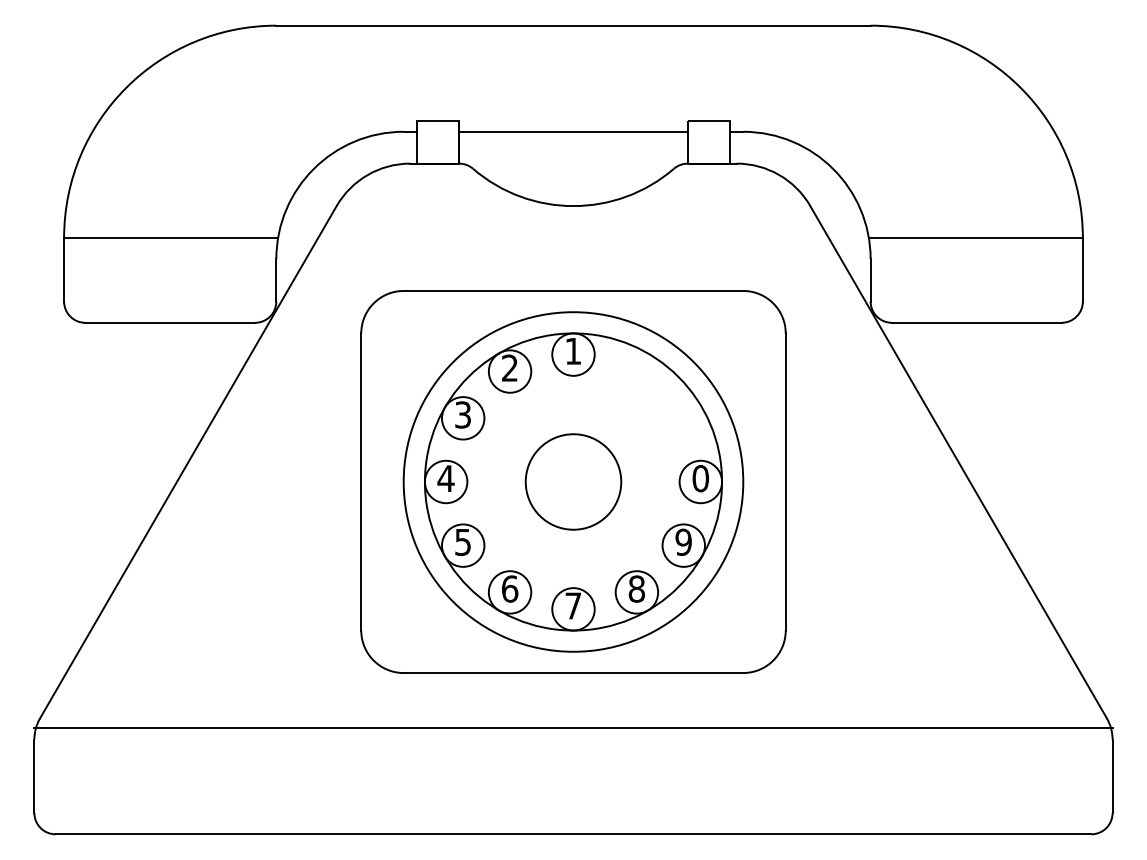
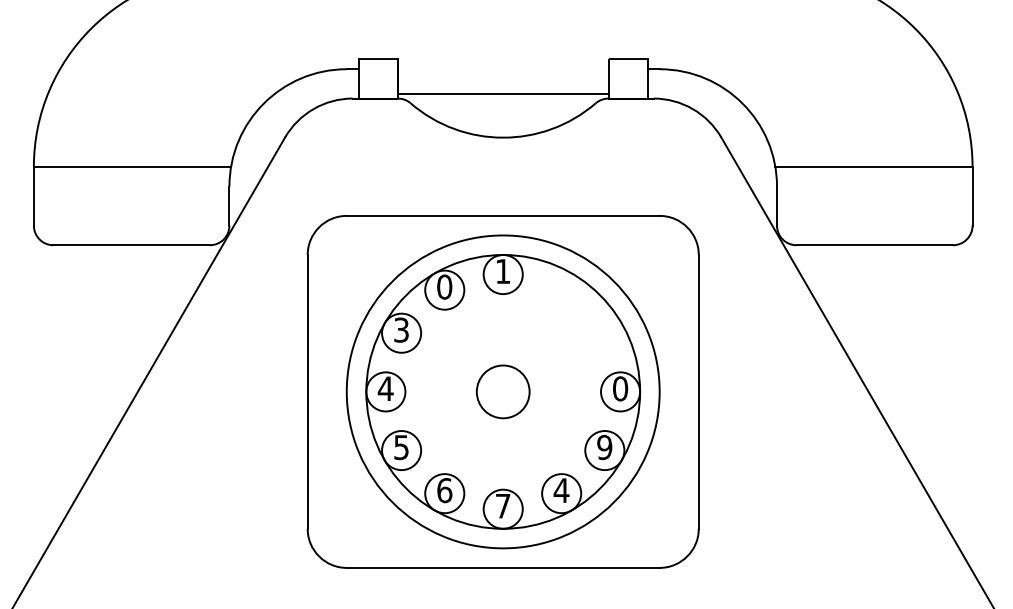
line: (573, 131) -> (503, 93), moved
text: (509, 367) -> (444, 286), 2 -> 0
circle: (573, 481) -> (503, 391), size x0.6
text: (636, 588) -> (561, 490), 8 -> 4

